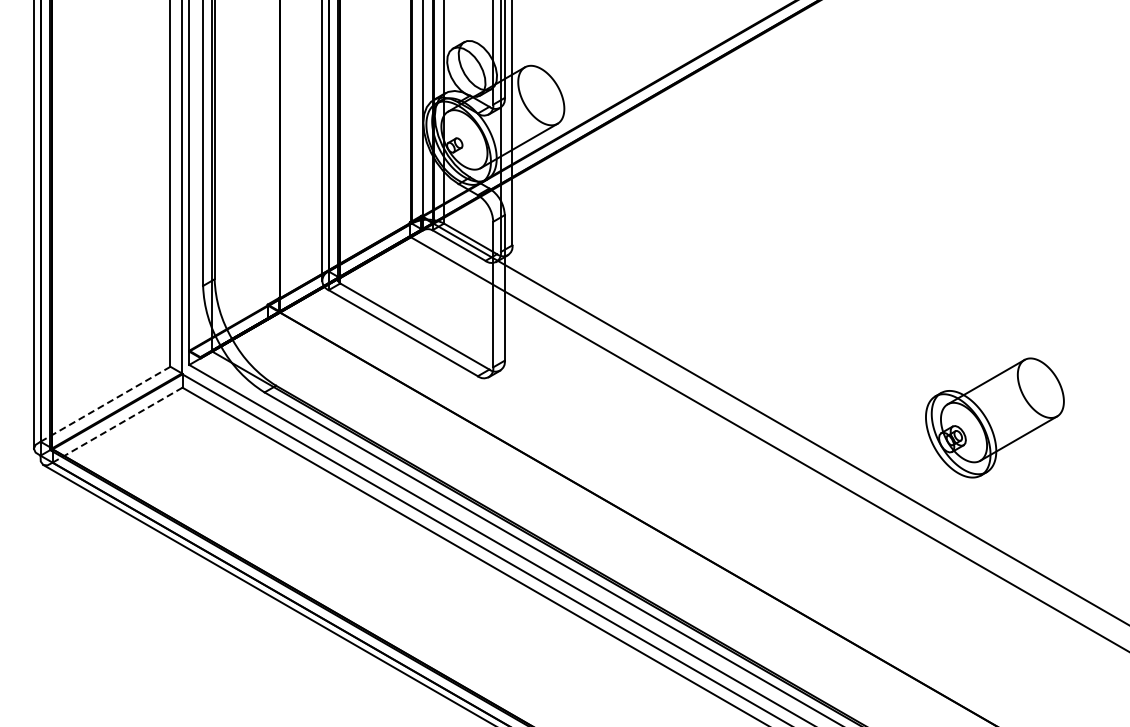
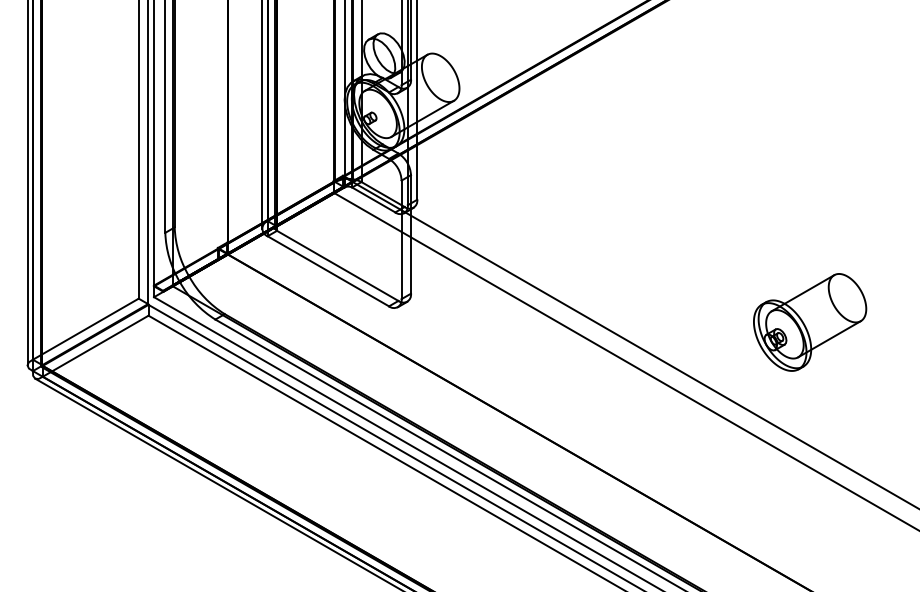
line: (105, 404) -> (85, 329), dashed -> solid
part: (994, 417) -> (809, 322), moved
line: (117, 425) -> (95, 346), dashed -> solid

